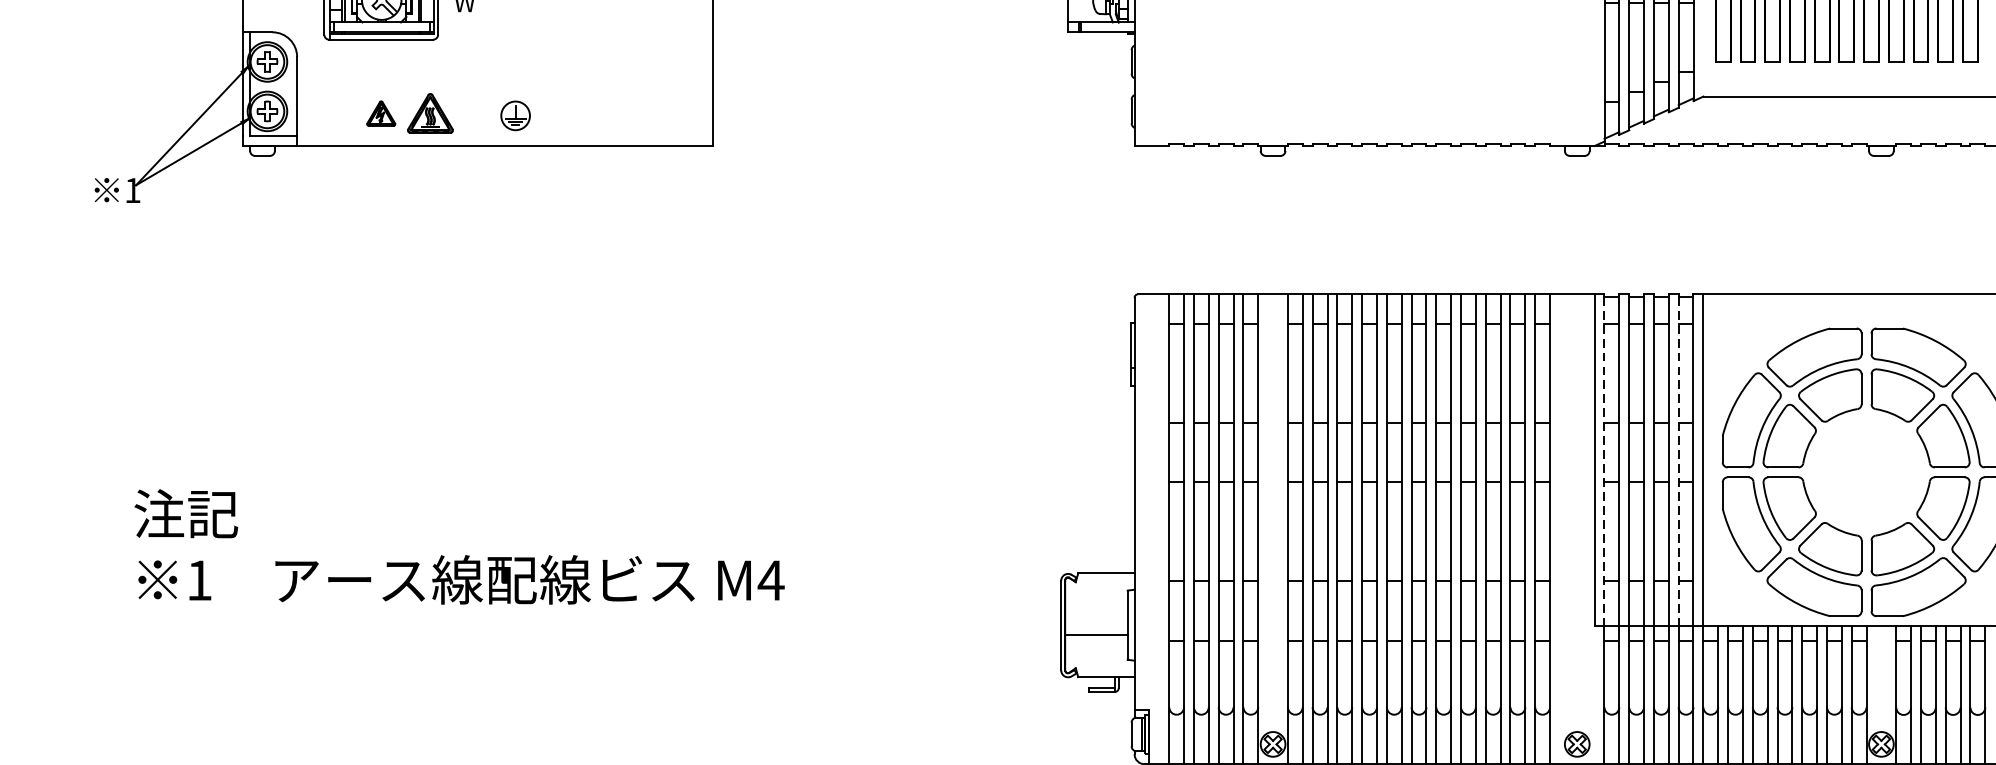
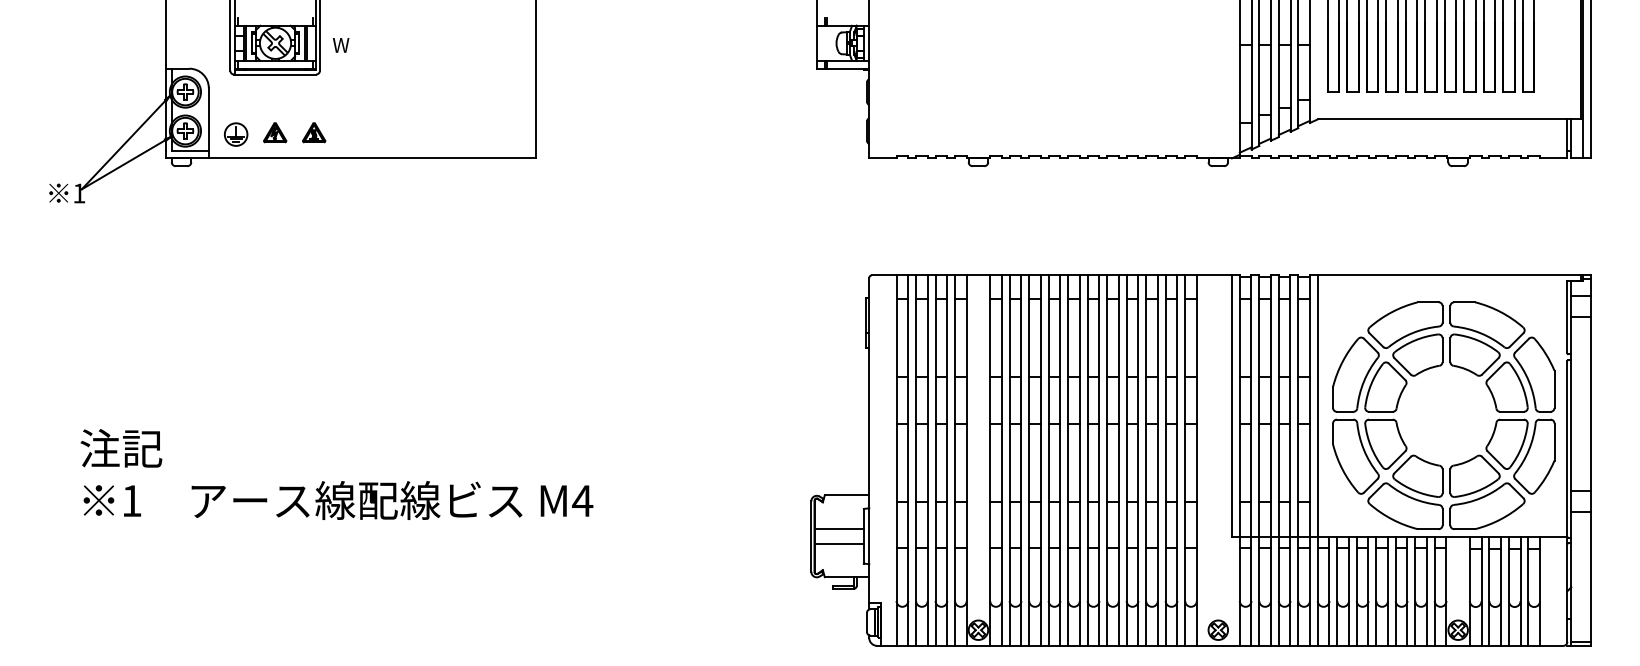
part: (431, 113) -> (314, 132), size x0.62
part: (516, 115) -> (236, 134), moved
line: (1604, 460) -> (1239, 406), dashed -> solid
line: (1678, 460) -> (1298, 406), dashed -> solid
line: (1095, 615) -> (838, 528), added

